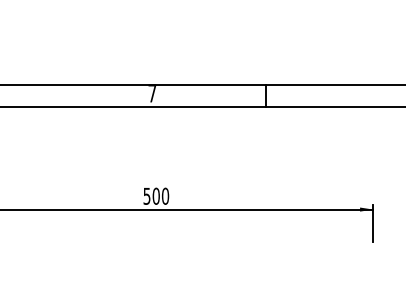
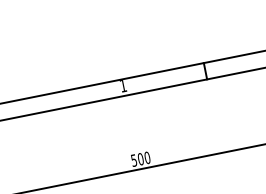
text: (152, 94) -> (123, 86), 7 -> 1

